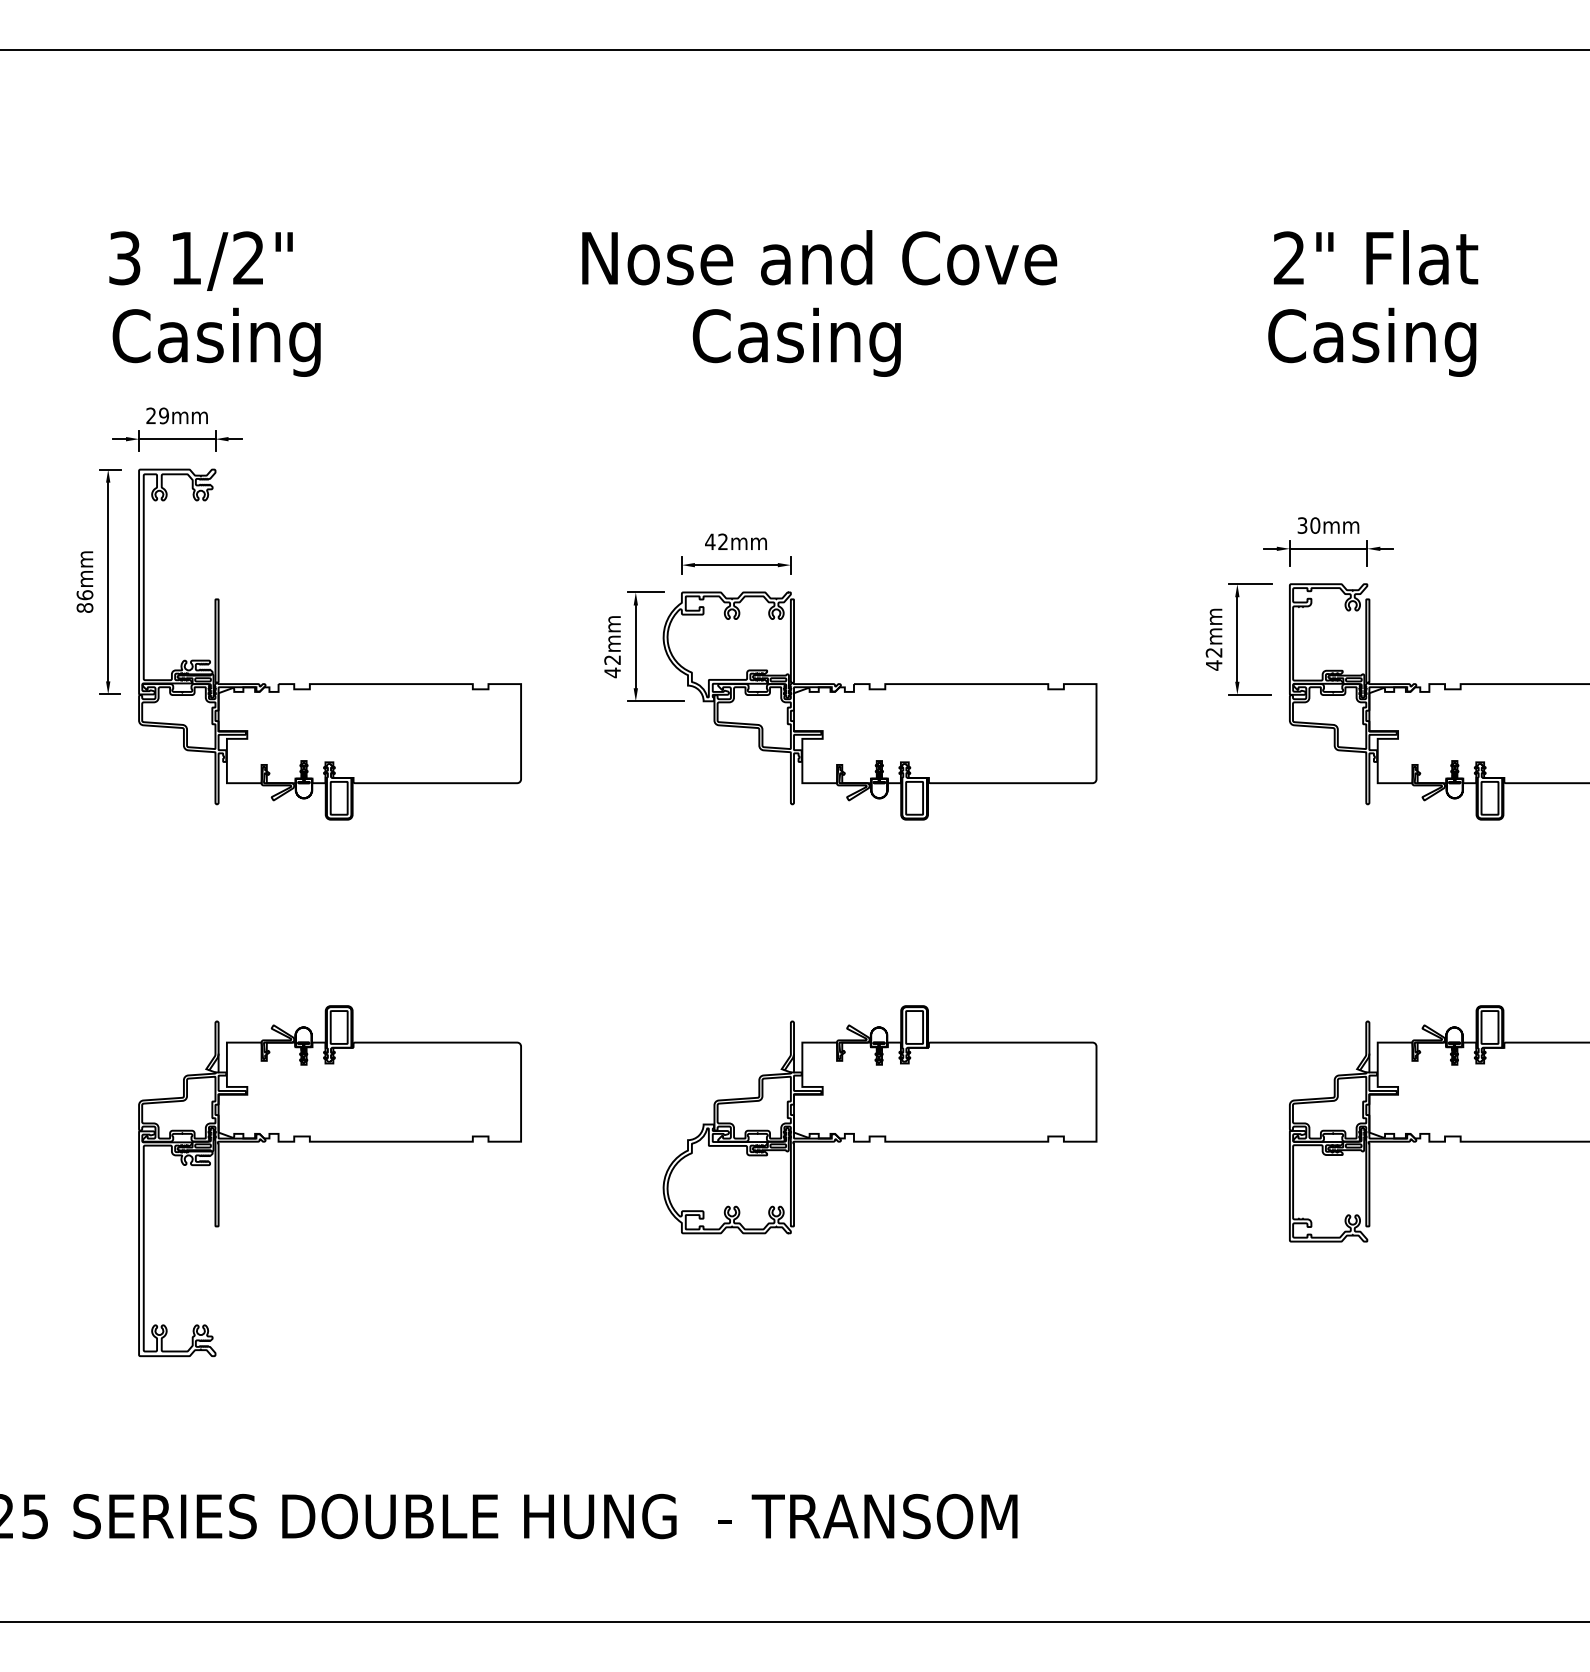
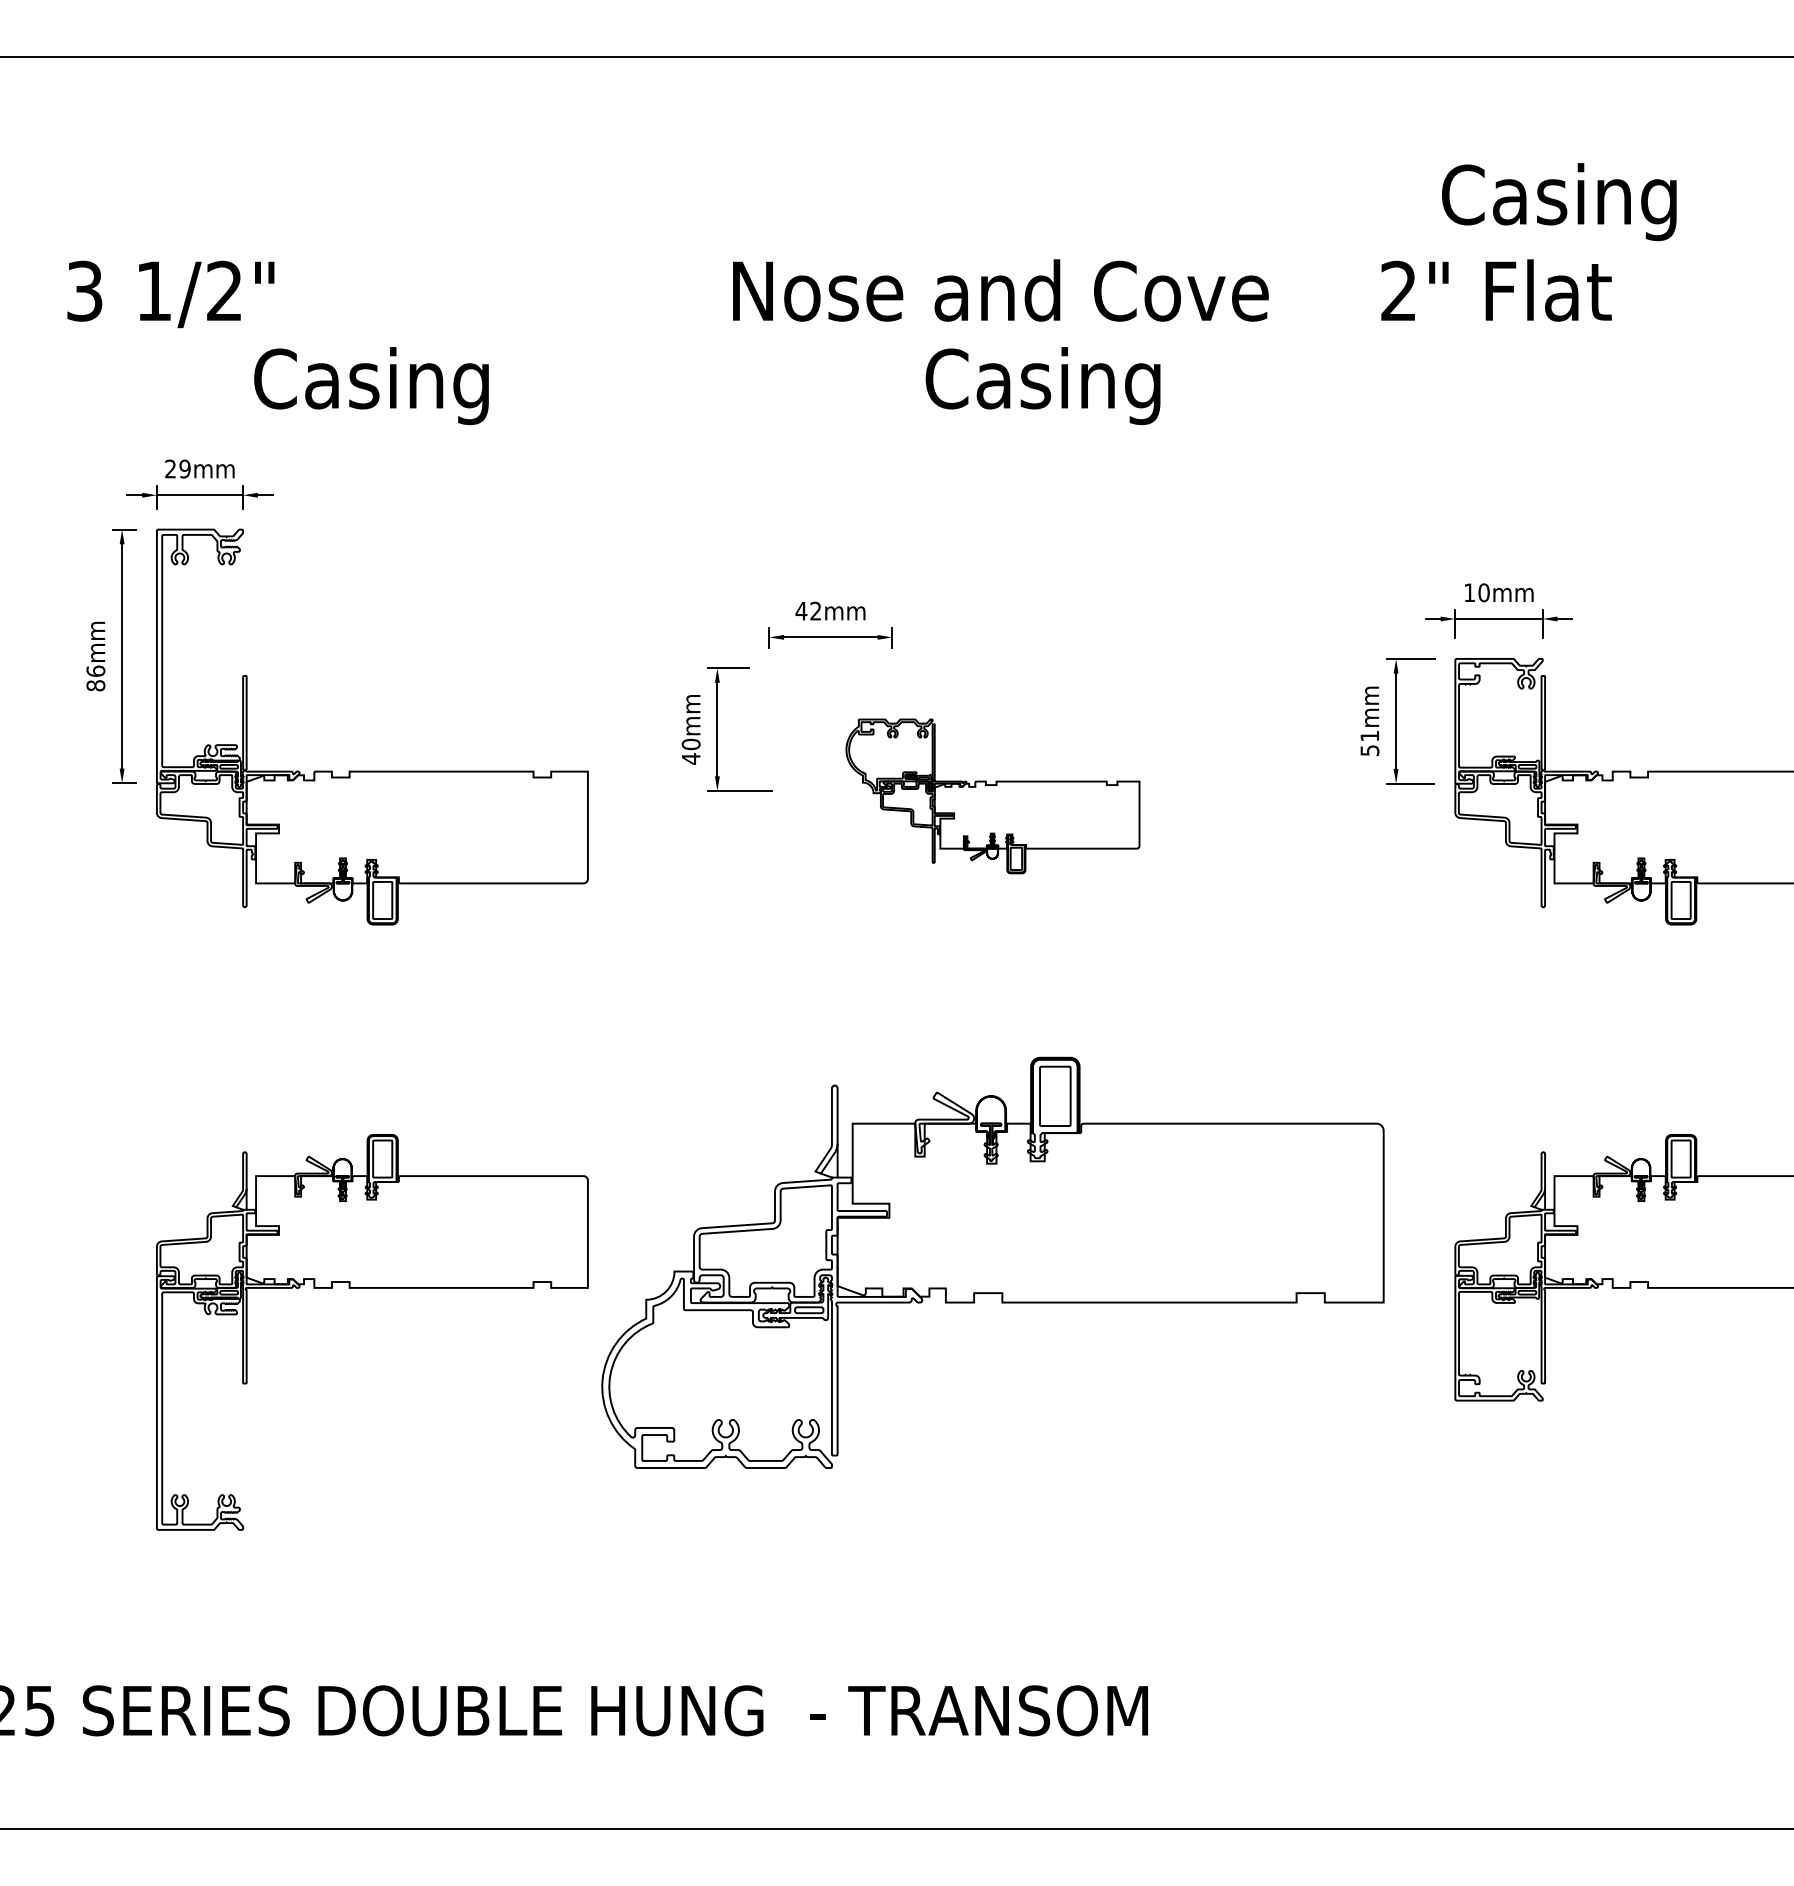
text: (819, 257) -> (1000, 290), moved
text: (1375, 257) -> (1496, 290), moved
text: (200, 261) -> (170, 294), moved
text: (216, 342) -> (371, 386), moved
text: (796, 342) -> (1042, 386), moved
text: (1372, 342) -> (1559, 202), moved
text: (1302, 525) -> (1469, 592), 30mm -> 10mm
text: (1213, 659) -> (1369, 743), 42mm -> 51mm
text: (611, 660) -> (690, 744), 42mm -> 40mm
part: (879, 706) -> (992, 796), size x0.6
part: (879, 1120) -> (992, 1263), size x1.6

